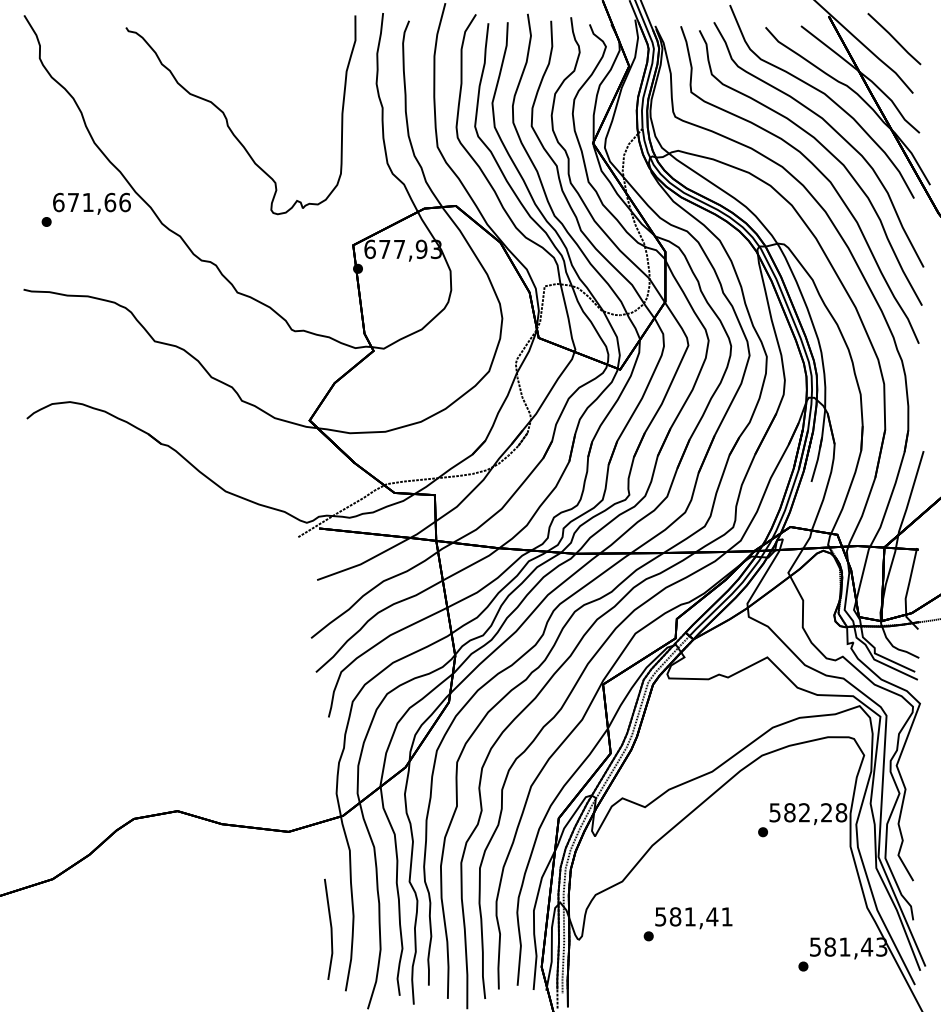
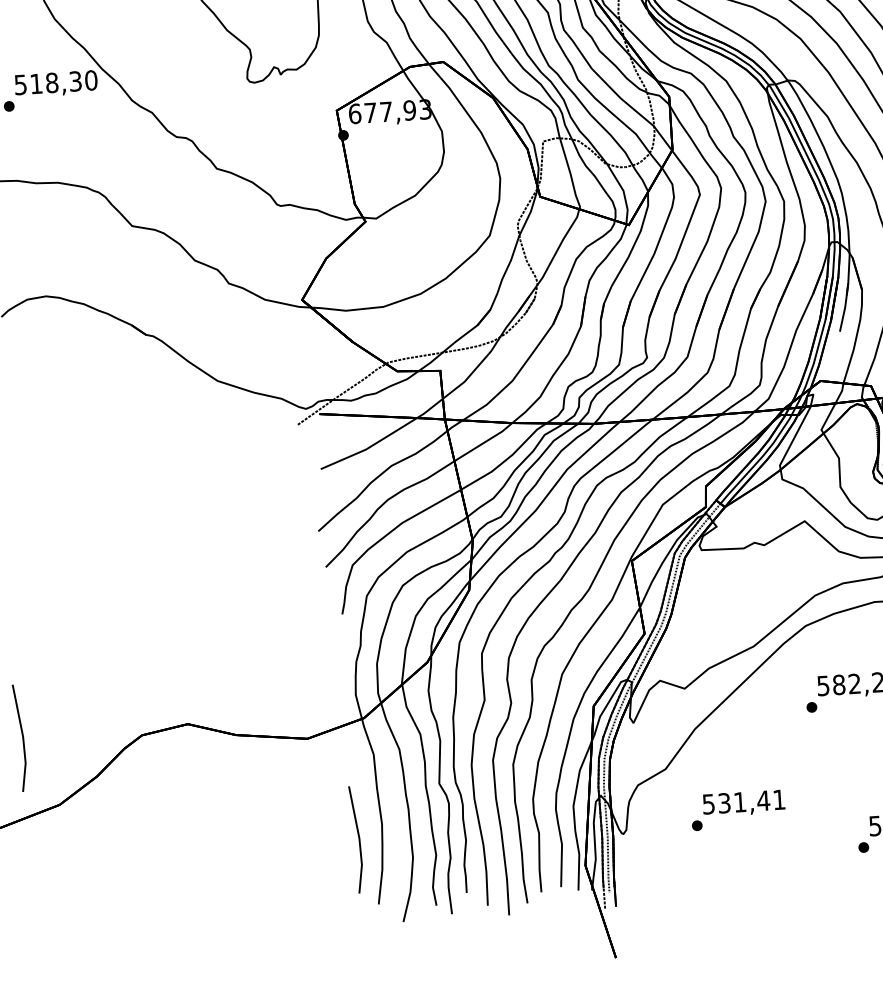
text: (91, 202) -> (55, 82), 671,66 -> 518,30
line: (21, 813) -> (22, 737), added
text: (675, 916) -> (724, 802), 581,41 -> 531,41

